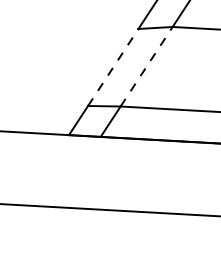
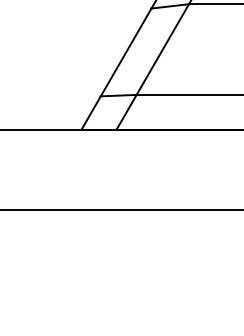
line: (147, 66) -> (163, 49), dashed -> solid
line: (113, 67) -> (126, 52), dashed -> solid

